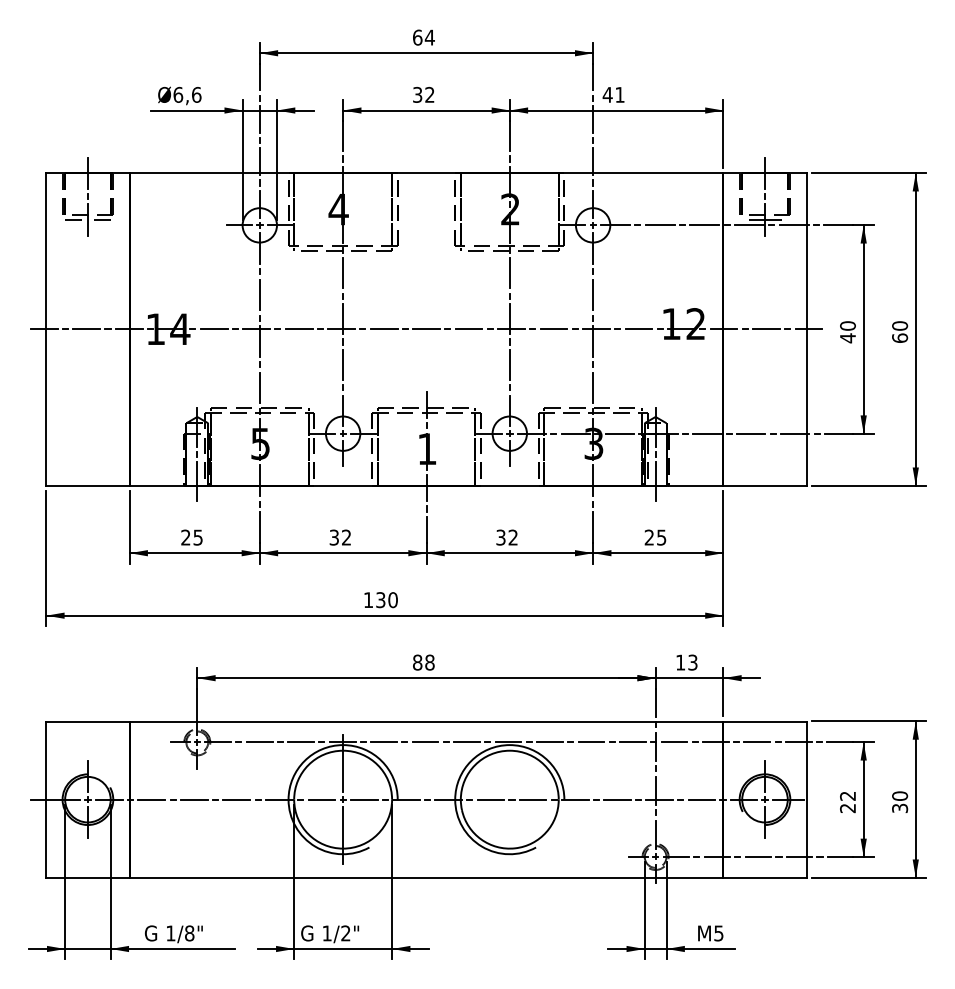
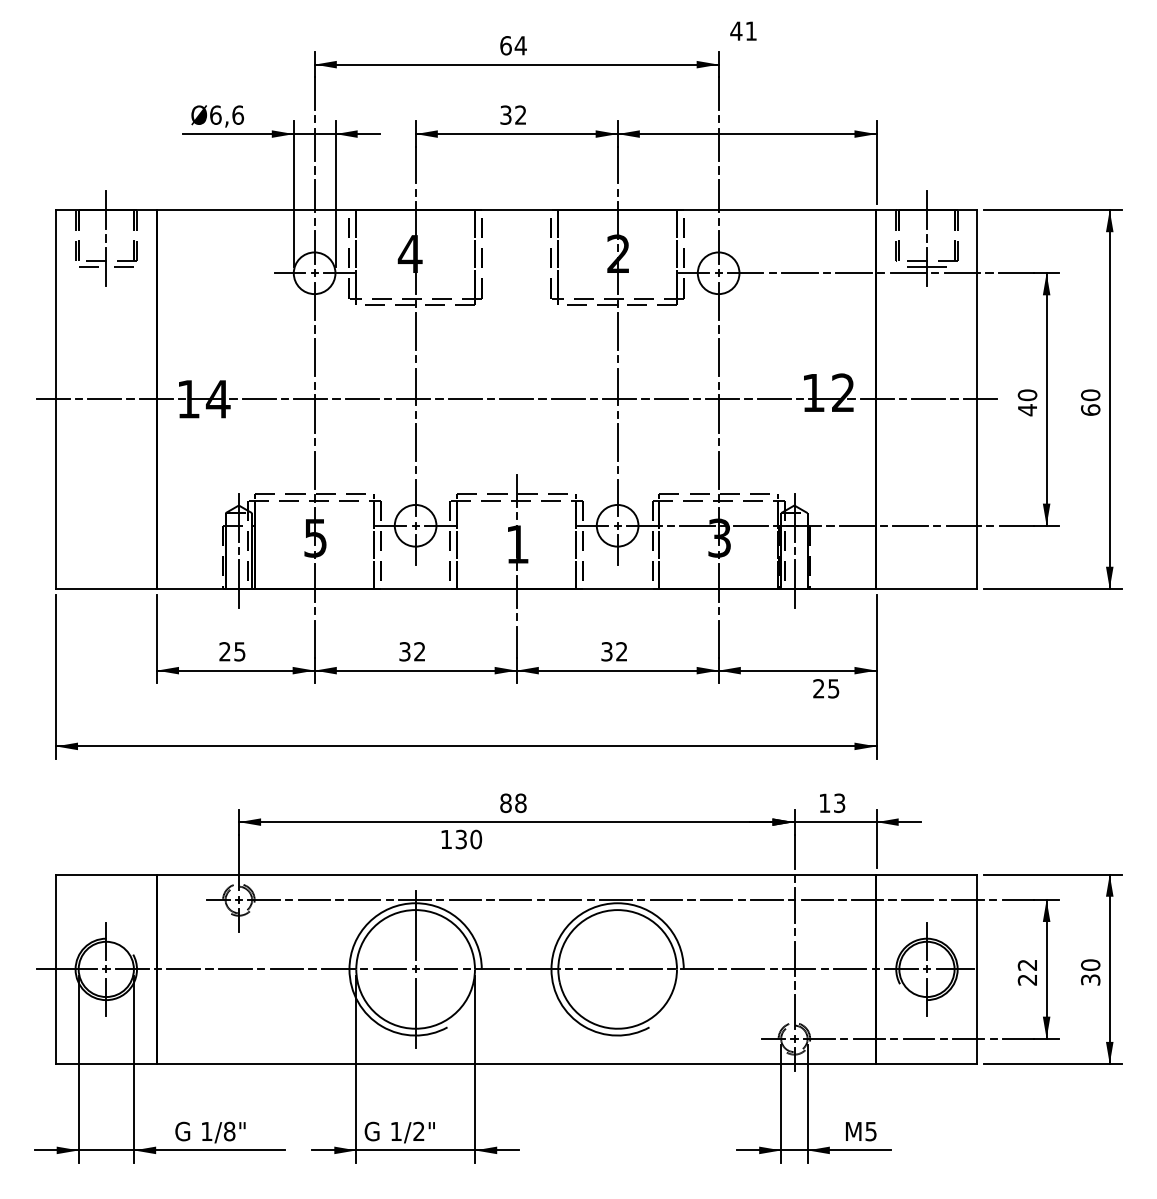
text: (613, 94) -> (743, 30), moved
text: (655, 537) -> (826, 688), moved
text: (380, 600) -> (461, 839), moved

